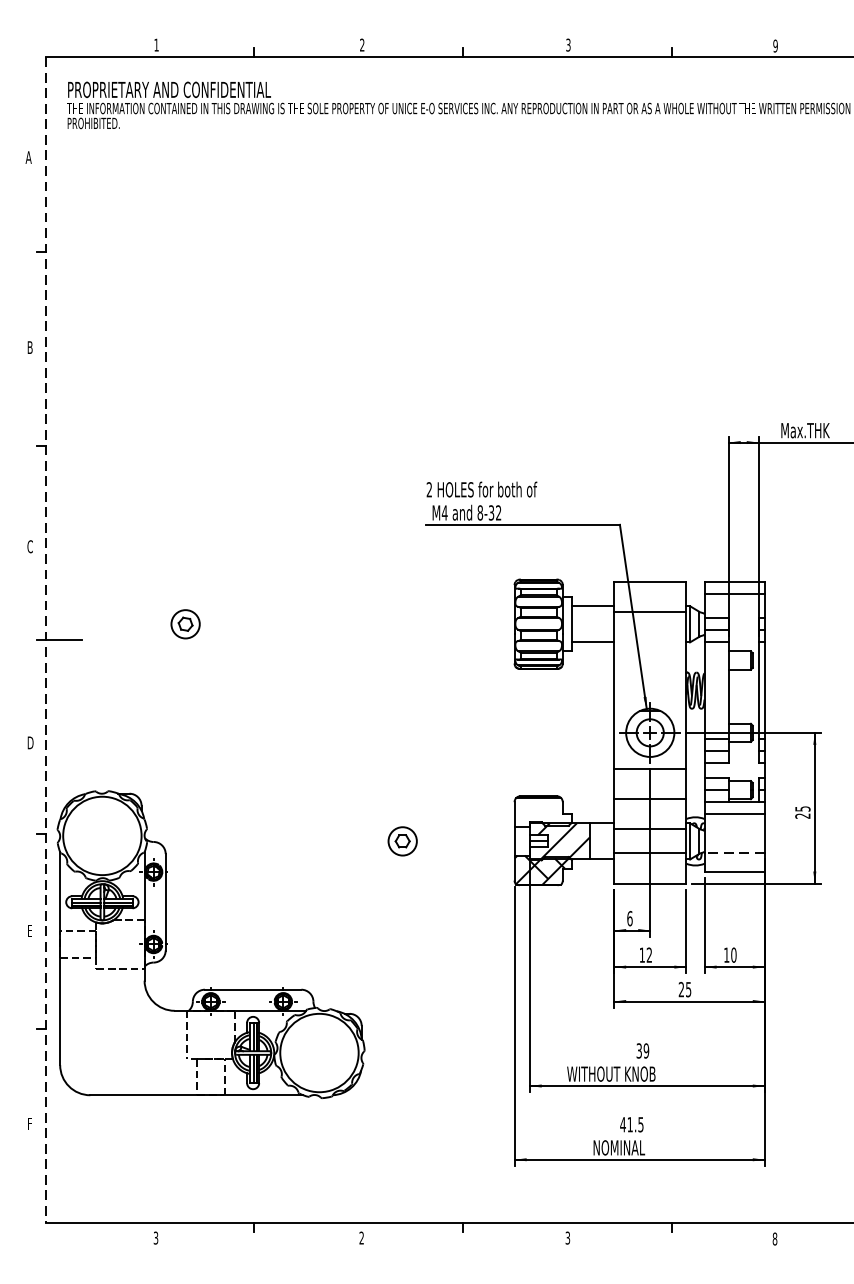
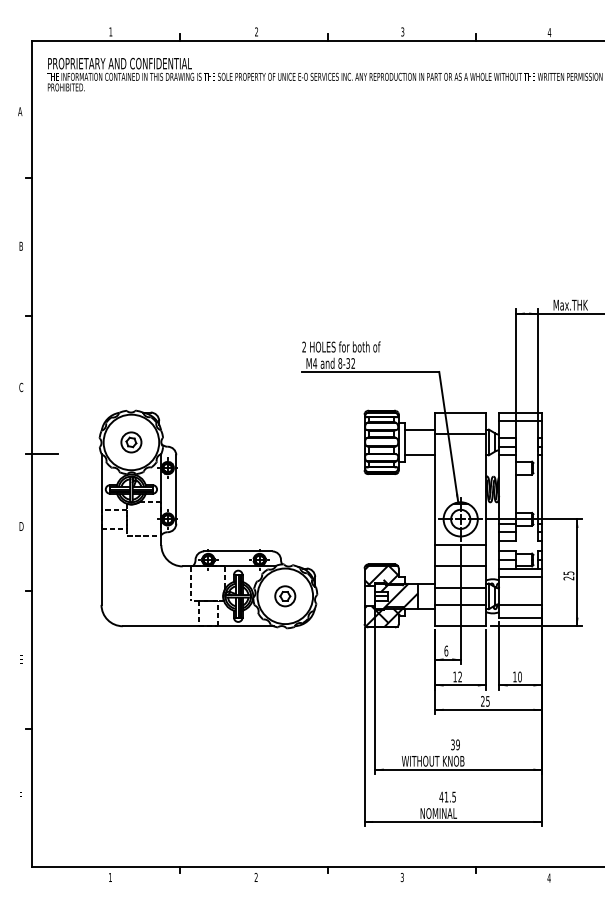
text: (775, 45) -> (549, 32), 9 -> 4
line: (46, 639) -> (32, 453), dashed -> solid
hatch: (538, 812) -> (381, 575), added
line: (734, 852) -> (520, 604), dashed -> solid
part: (211, 986) -> (208, 549), moved
text: (154, 1236) -> (109, 876), 3 -> 1
text: (774, 1238) -> (548, 877), 8 -> 4

